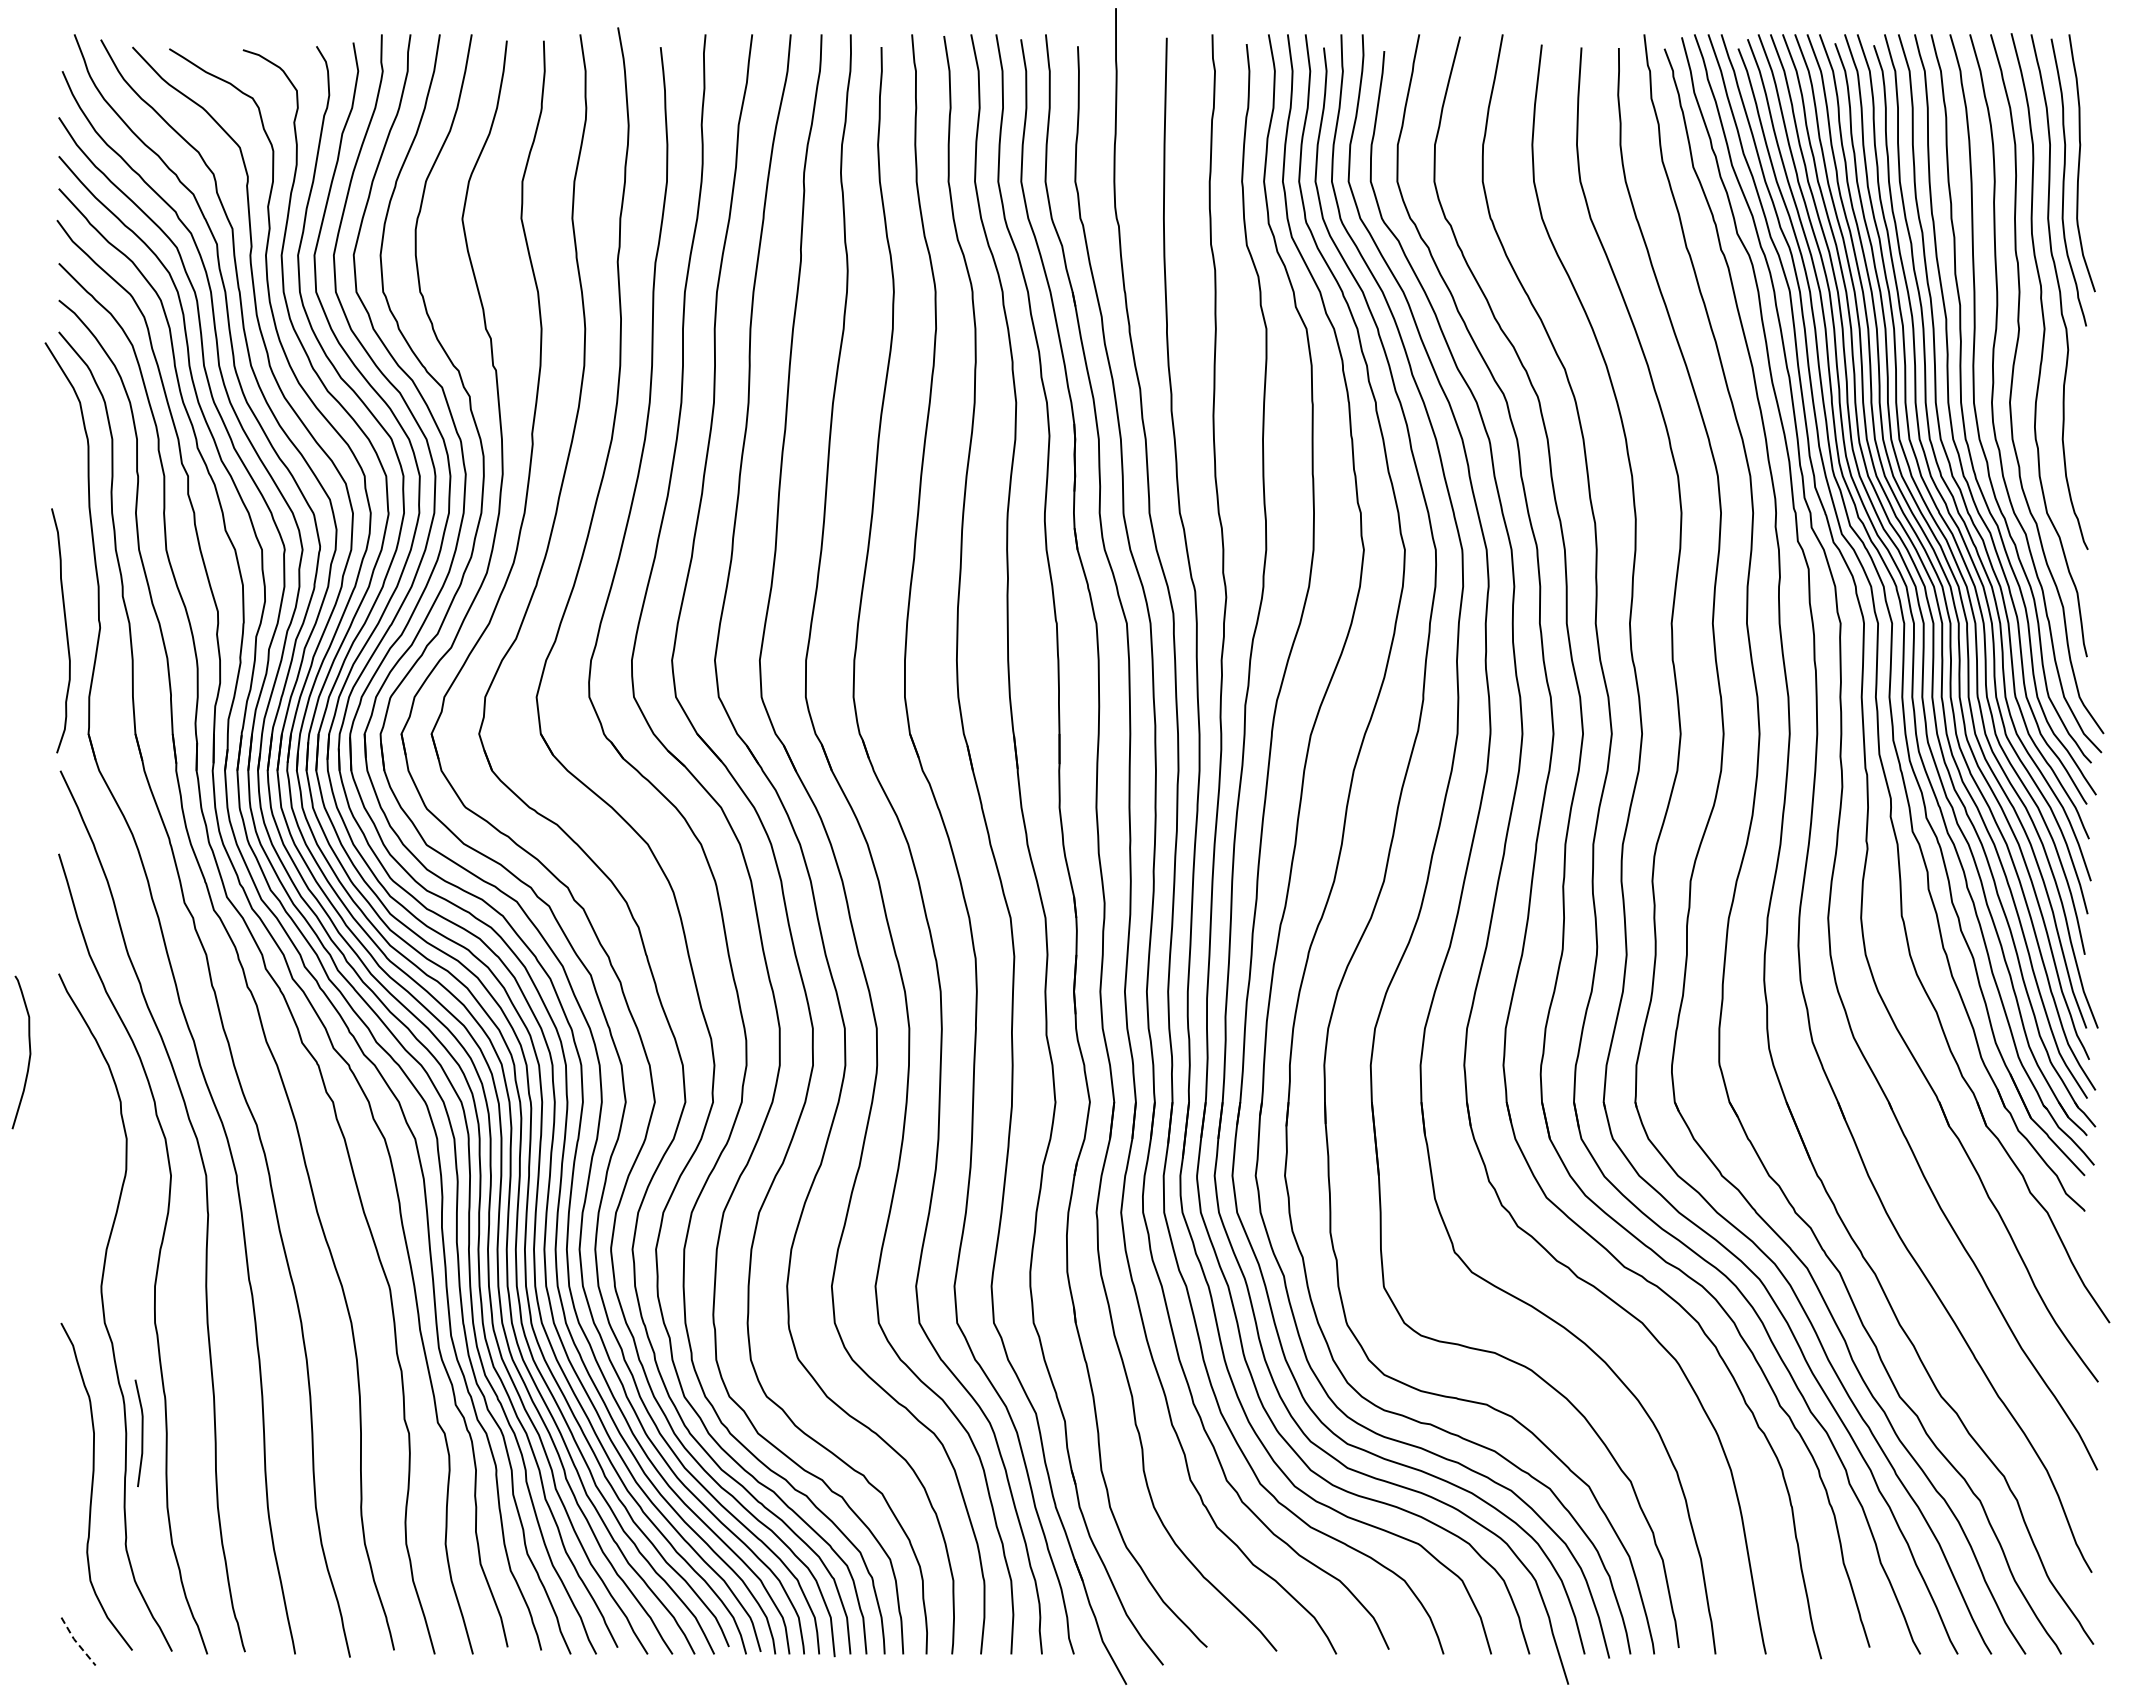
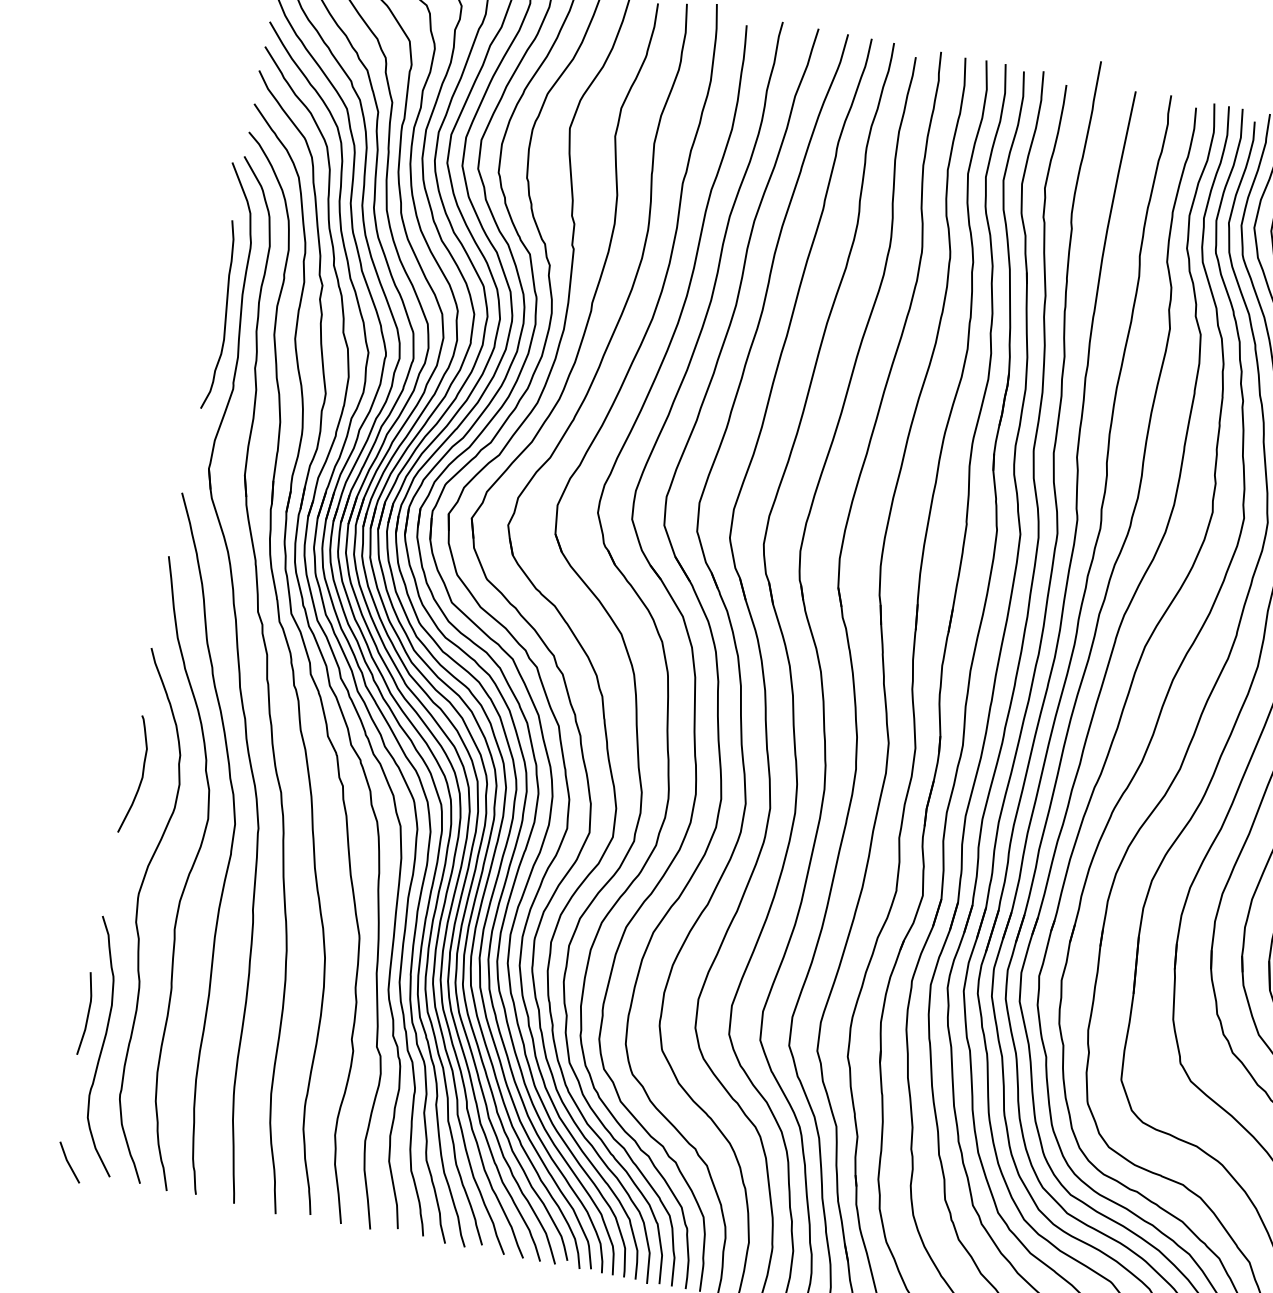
curve: (65, 630) -> (225, 315), moved
curve: (29, 1052) -> (142, 776), moved
line: (141, 1433) -> (87, 1014), moved
line: (76, 1642) -> (68, 1162), dashed -> solid

